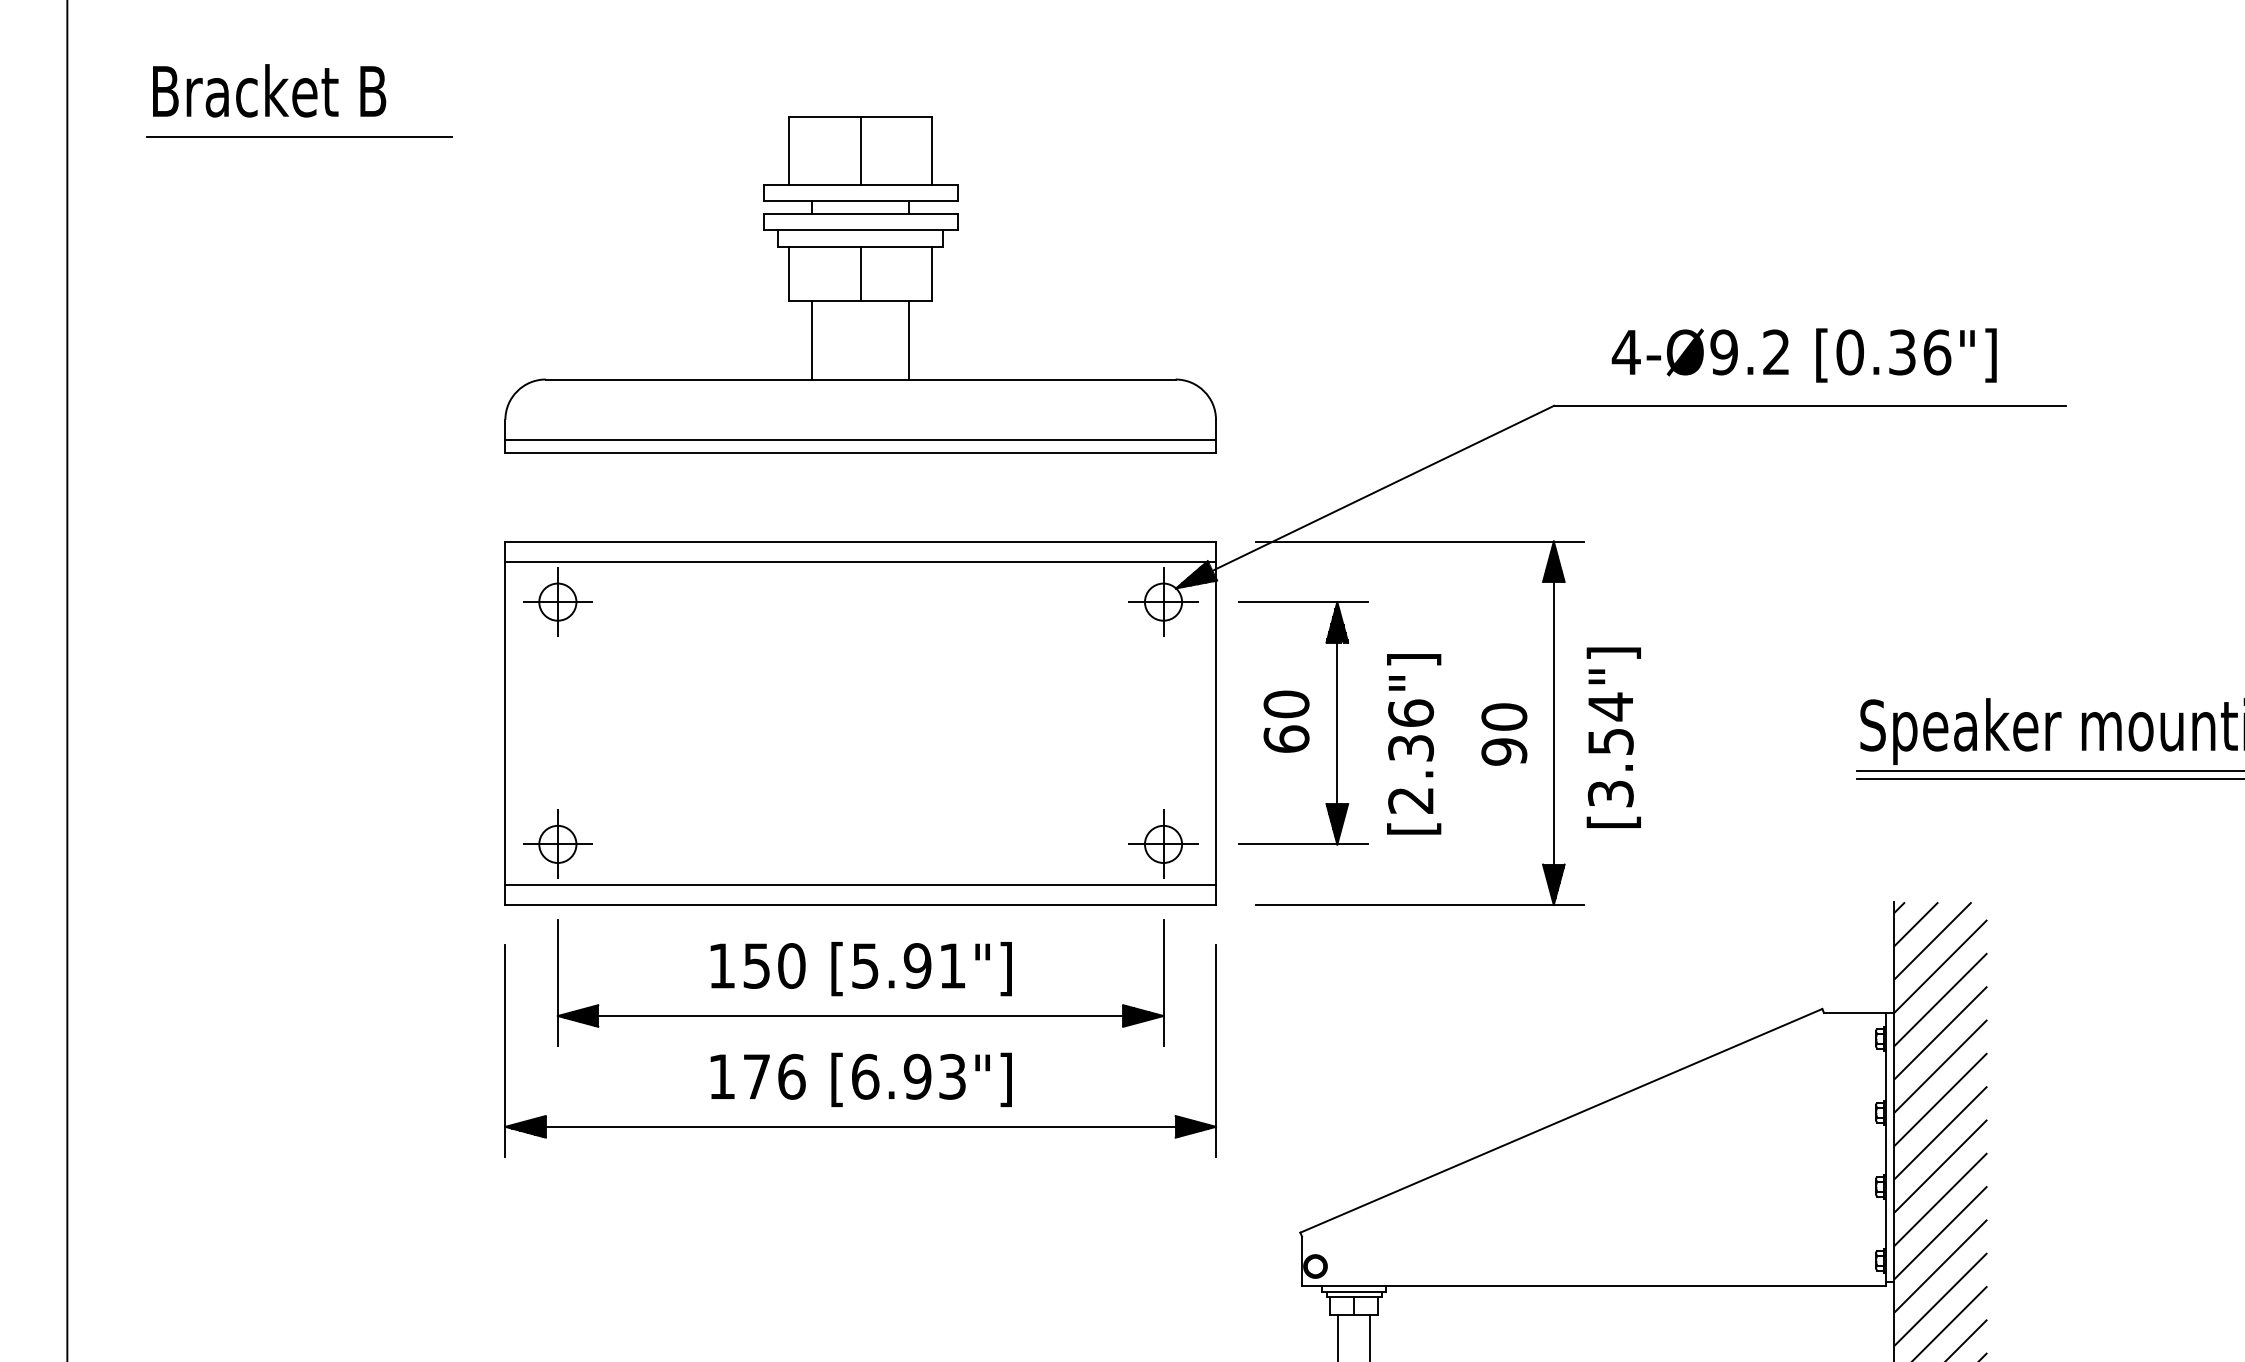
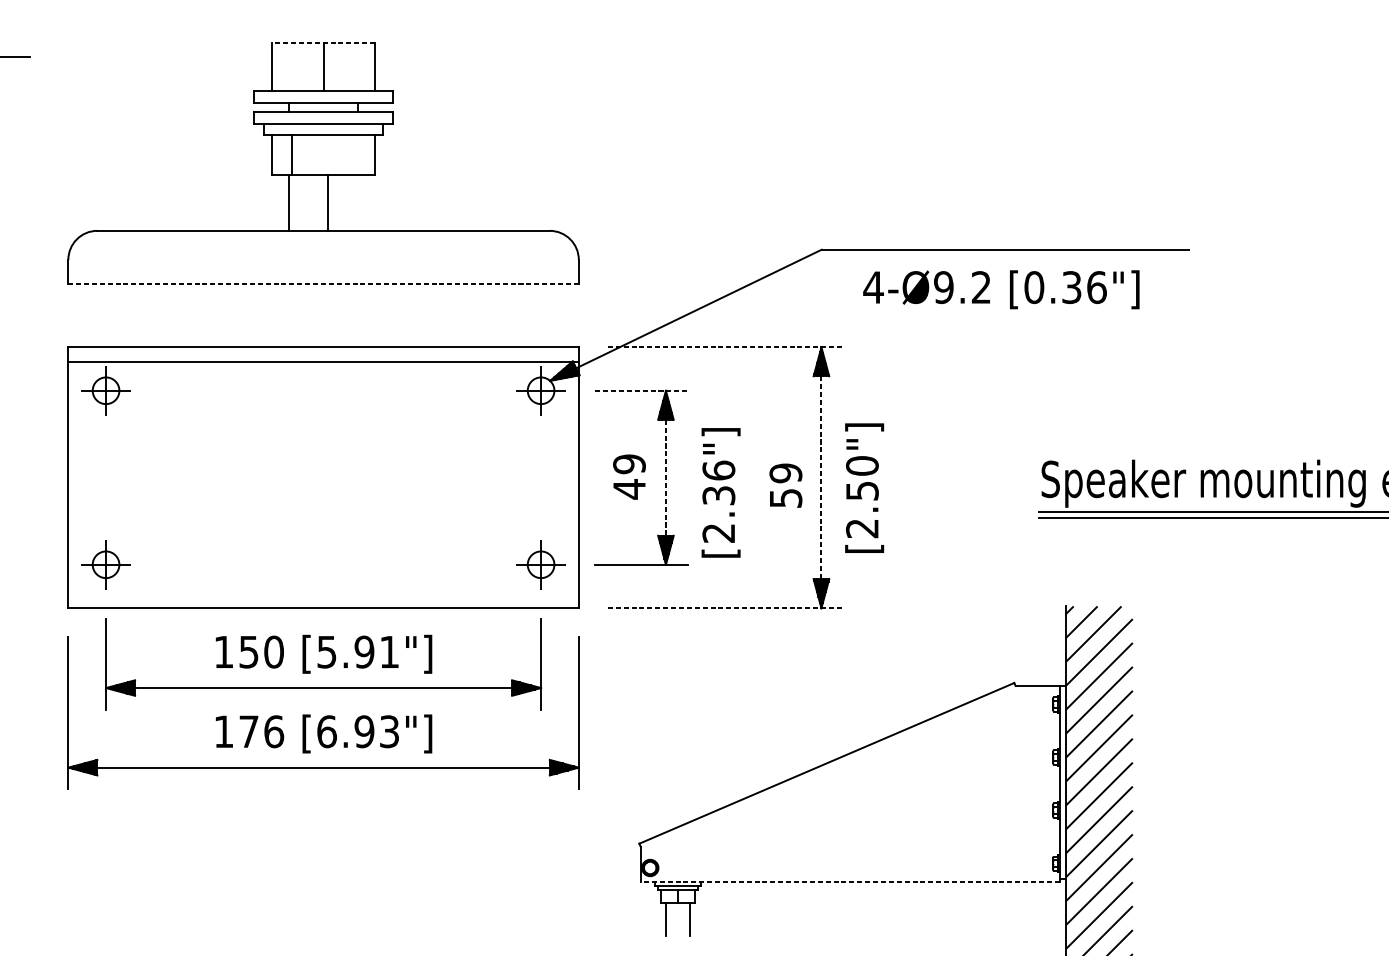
line: (860, 117) -> (323, 42), solid -> dashed
line: (860, 273) -> (291, 154), moved
line: (909, 340) -> (328, 202), moved
text: (1803, 355) -> (1000, 289), moved
line: (860, 440) -> (323, 274), removed
line: (860, 453) -> (323, 284), solid -> dashed
line: (1420, 541) -> (725, 347), solid -> dashed
line: (1303, 602) -> (641, 391), solid -> dashed
text: (1286, 721) -> (629, 476), 60 -> 49
line: (1337, 723) -> (666, 477), solid -> dashed
line: (1553, 723) -> (821, 477), solid -> dashed
text: (1504, 734) -> (786, 485), 90 -> 59
text: (1610, 749) -> (862, 496), [3.54"] -> [2.50"]
line: (860, 884) -> (323, 593), removed
line: (1420, 904) -> (725, 607), solid -> dashed
line: (1593, 1286) -> (849, 882), solid -> dashed

